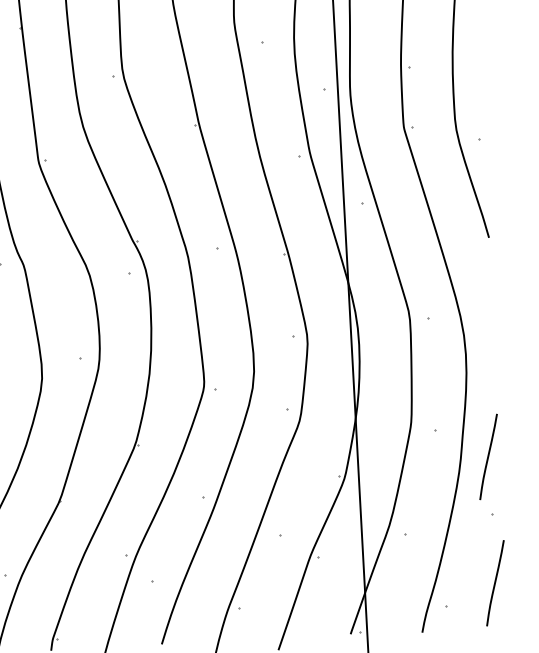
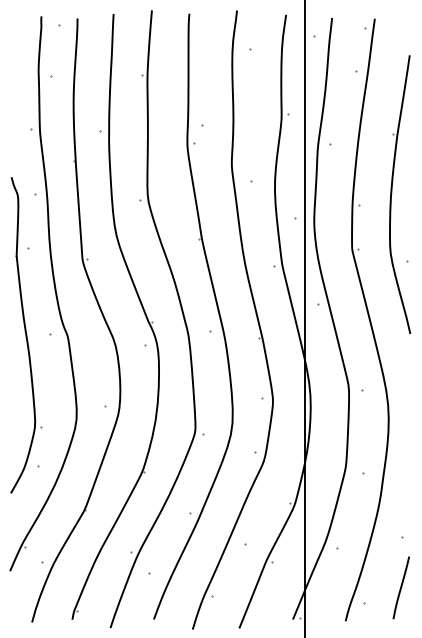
line: (487, 456) -> (400, 494), removed

